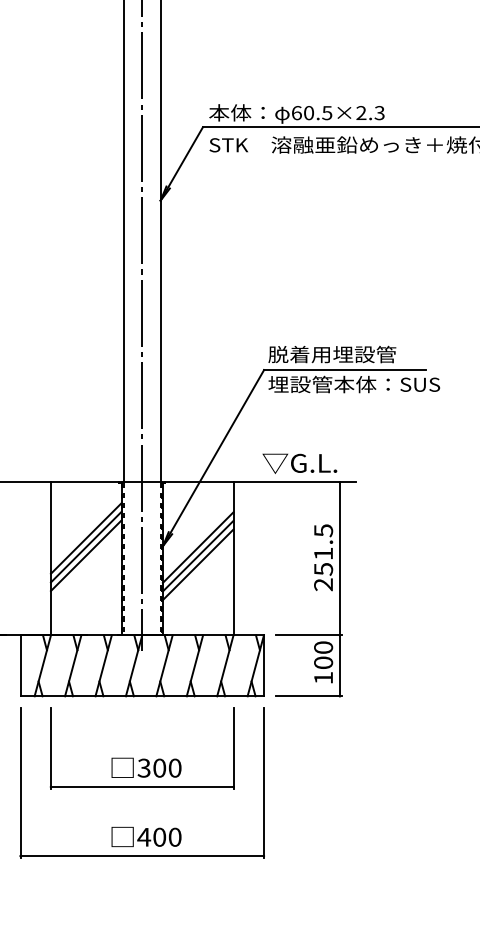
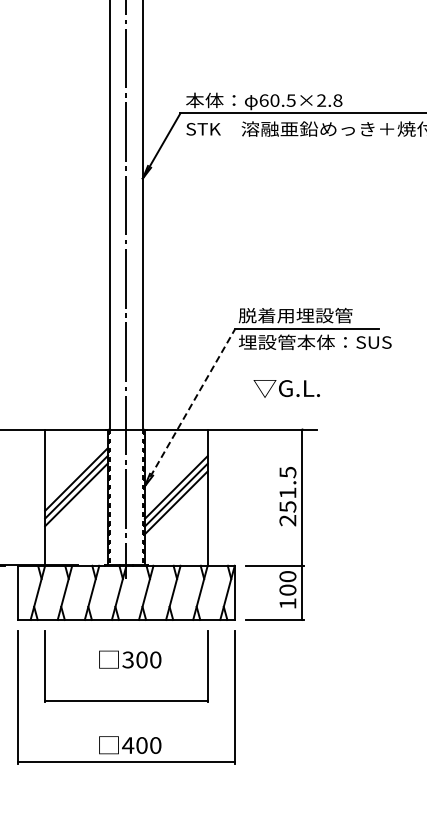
text: (379, 112) -> (337, 100), 60.5×2.3 -> 60.5×2.8
line: (214, 457) -> (190, 407), solid -> dashed
text: (299, 463) -> (286, 388), moved
text: (146, 767) -> (130, 659), moved

